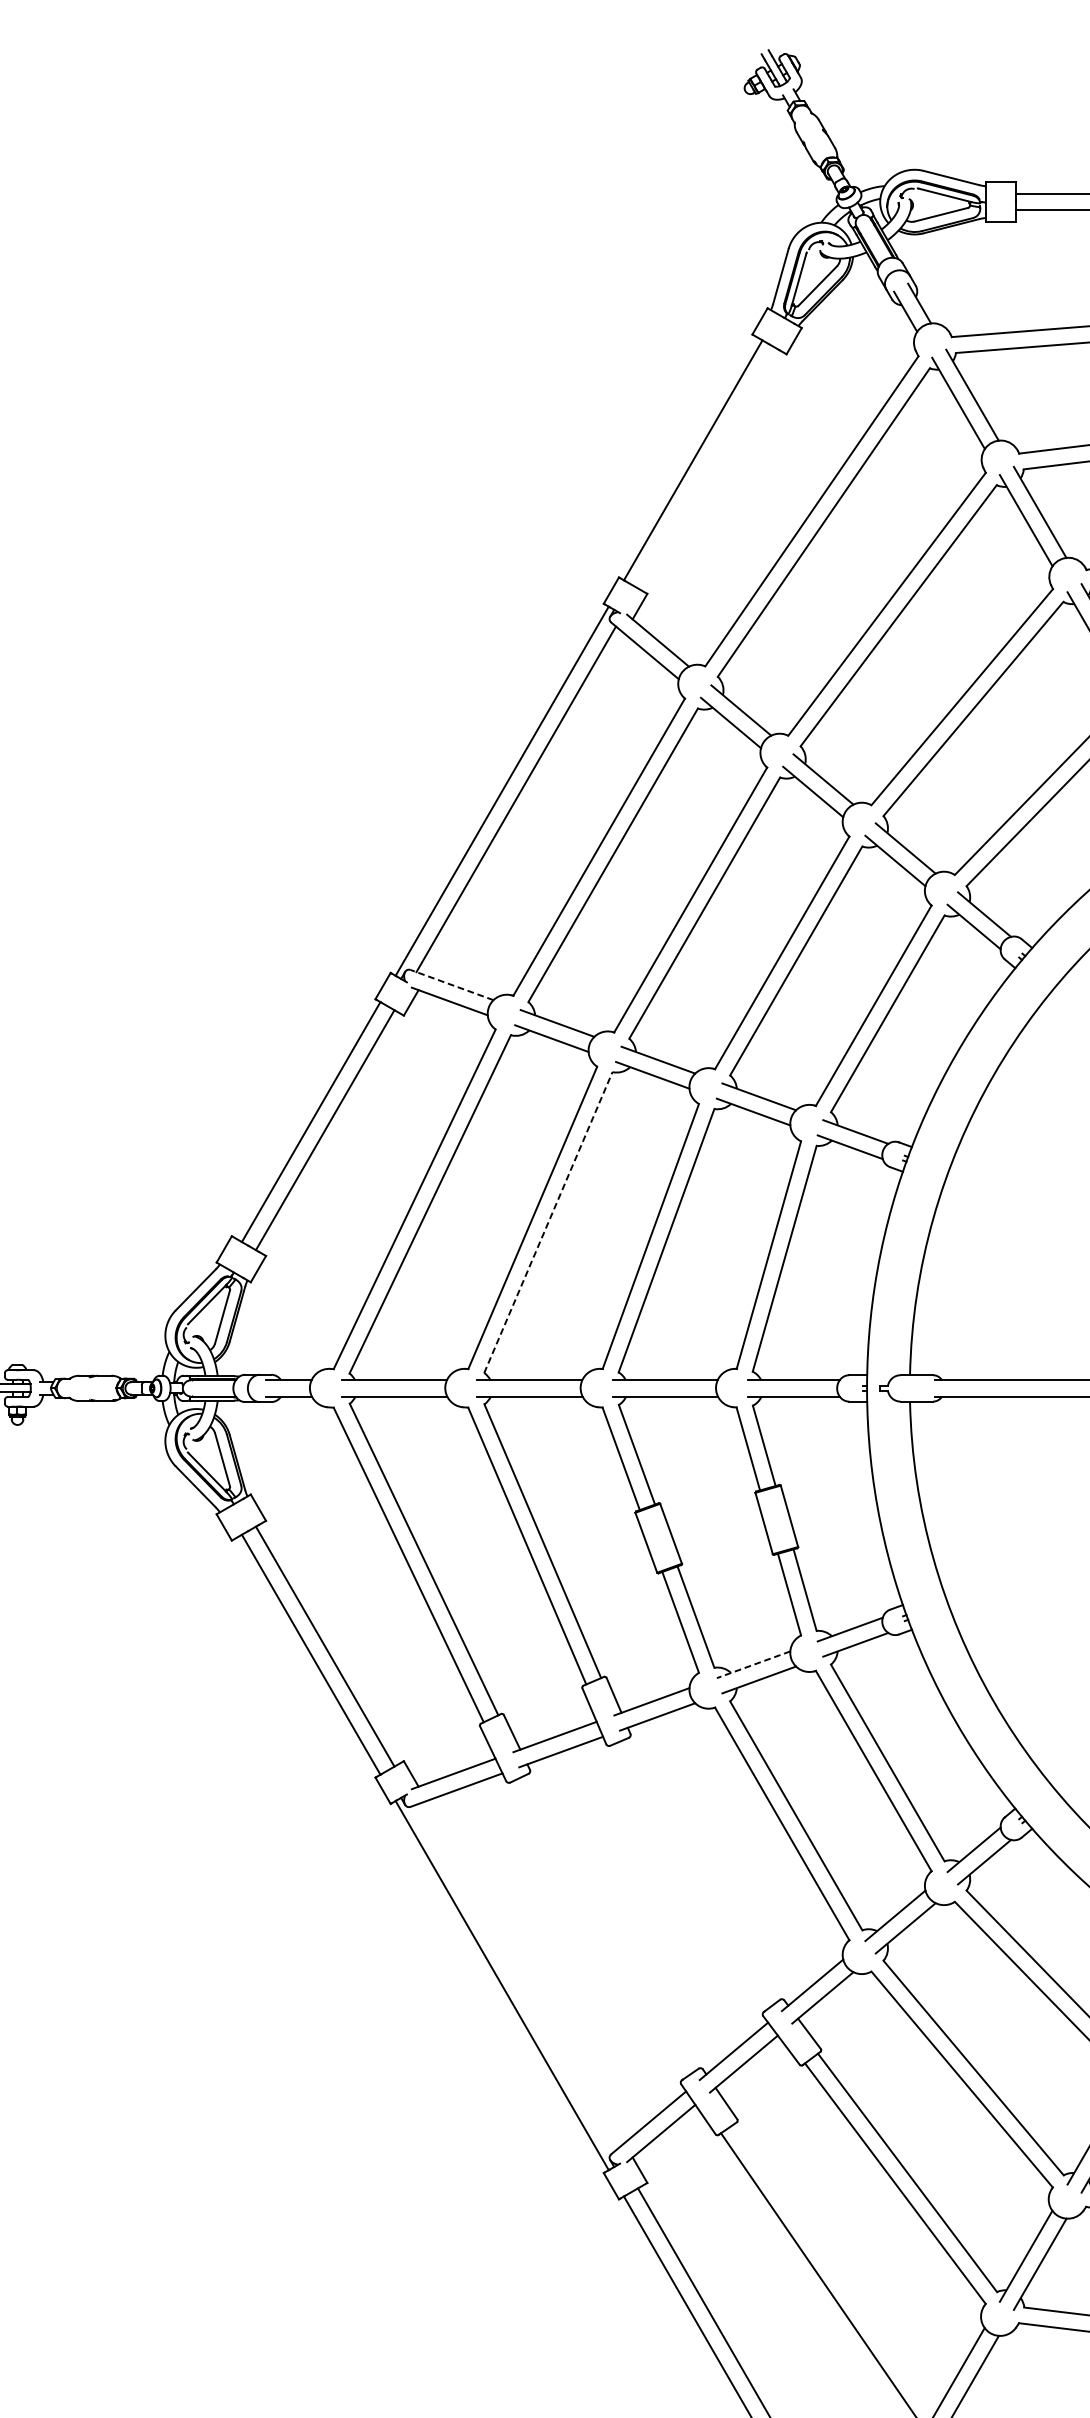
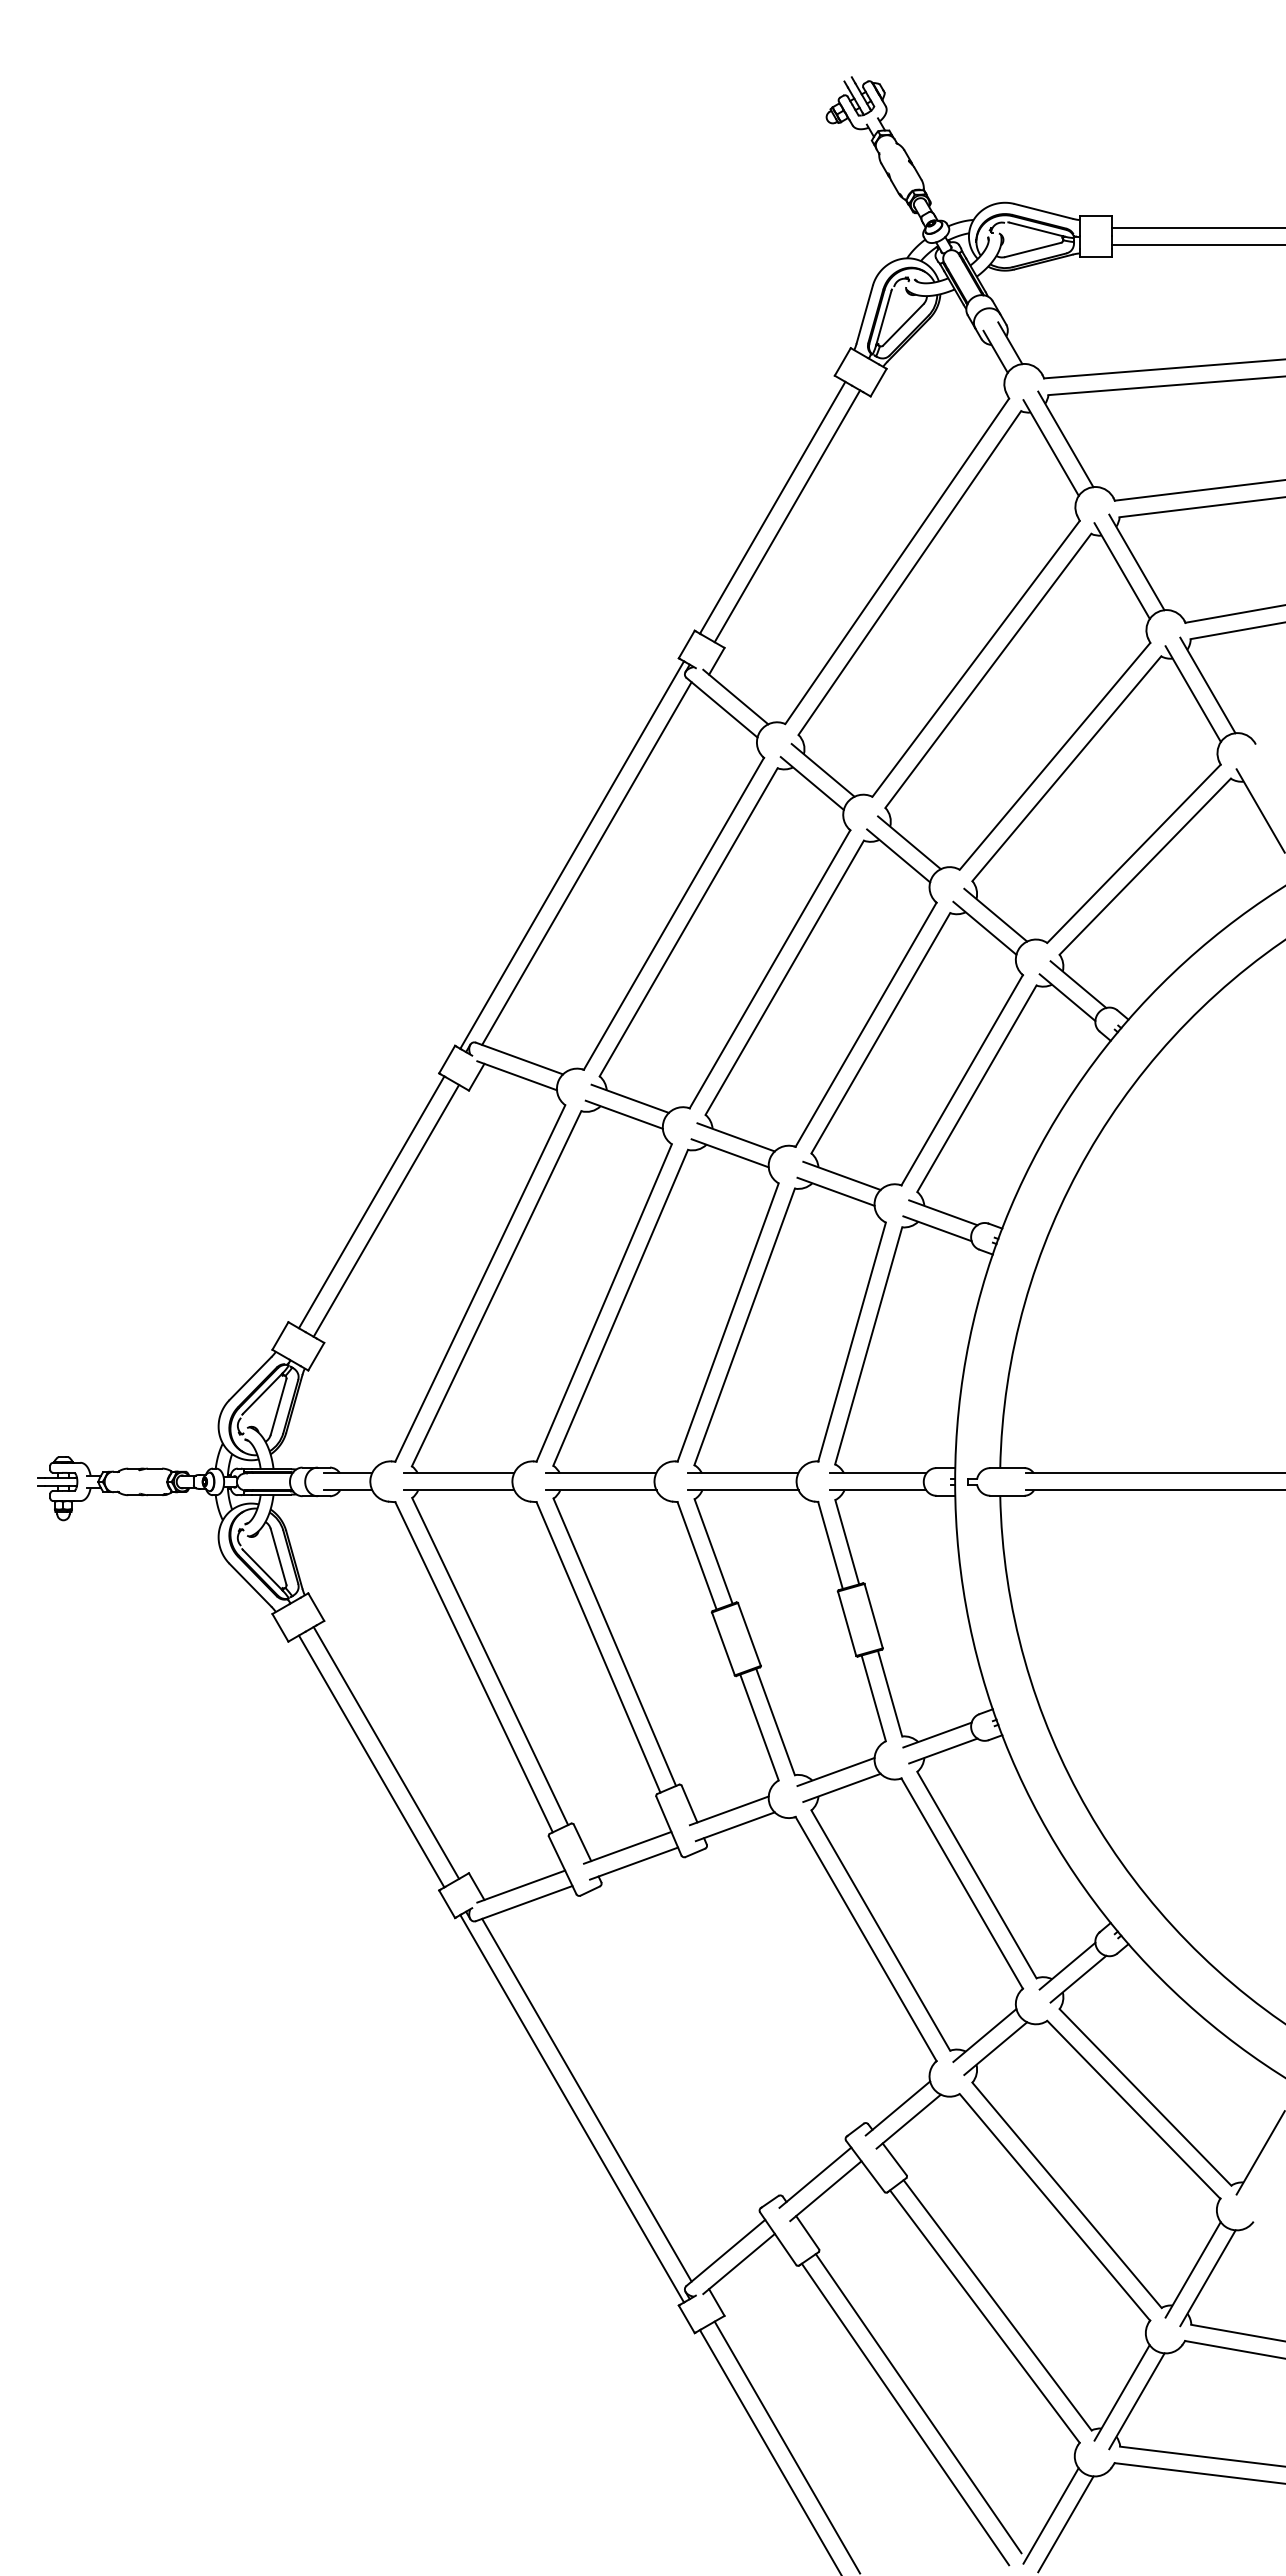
line: (707, 468) -> (787, 516), added
line: (452, 985) -> (519, 1058), dashed -> solid
line: (548, 1222) -> (620, 1307), dashed -> solid
line: (753, 1665) -> (835, 1772), dashed -> solid
line: (515, 1976) -> (586, 2099), added
line: (832, 2266) -> (918, 2403), added

